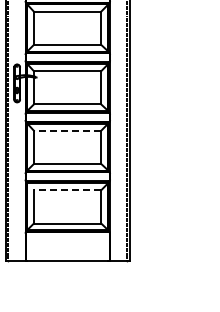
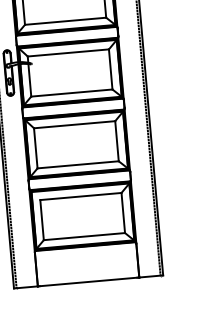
line: (67, 130) -> (74, 124), dashed -> solid
line: (67, 190) -> (80, 196), dashed -> solid

